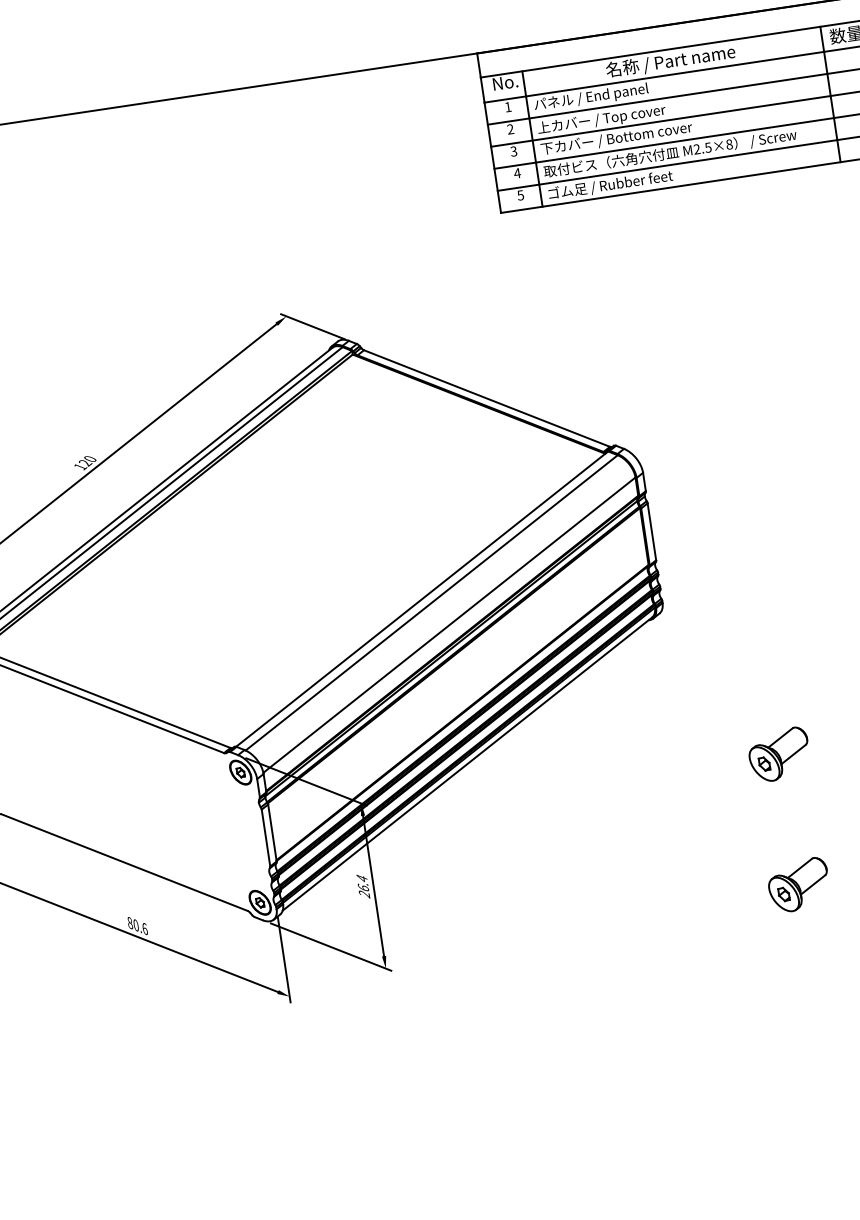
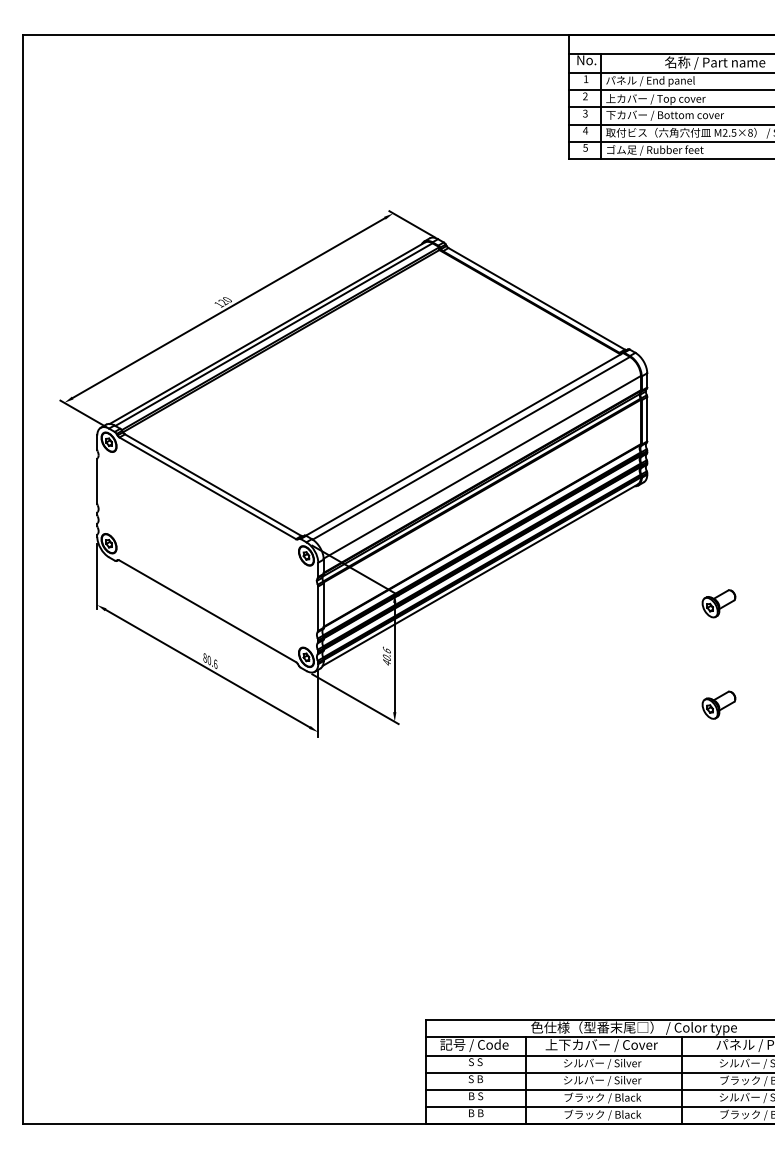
part: (778, 754) -> (718, 603), size x0.71
part: (798, 884) -> (718, 704), size x0.71
text: (362, 886) -> (386, 656), 26.4 -> 40.6

